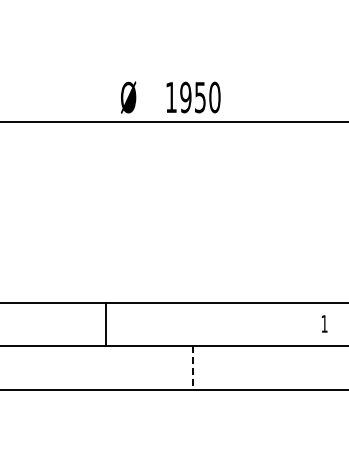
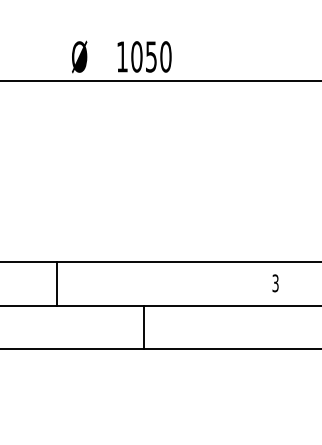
text: (185, 97) -> (136, 56), 1950 -> 1050
text: (324, 323) -> (275, 282), 1 -> 3
line: (193, 368) -> (144, 327), dashed -> solid

